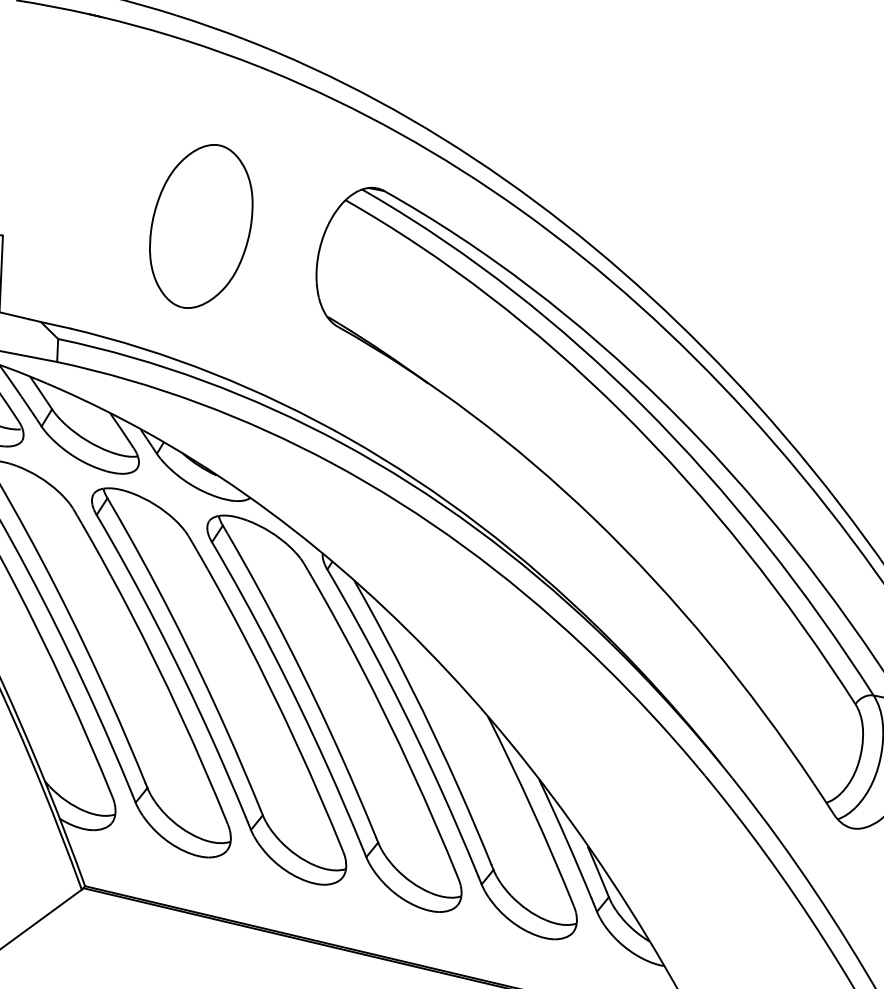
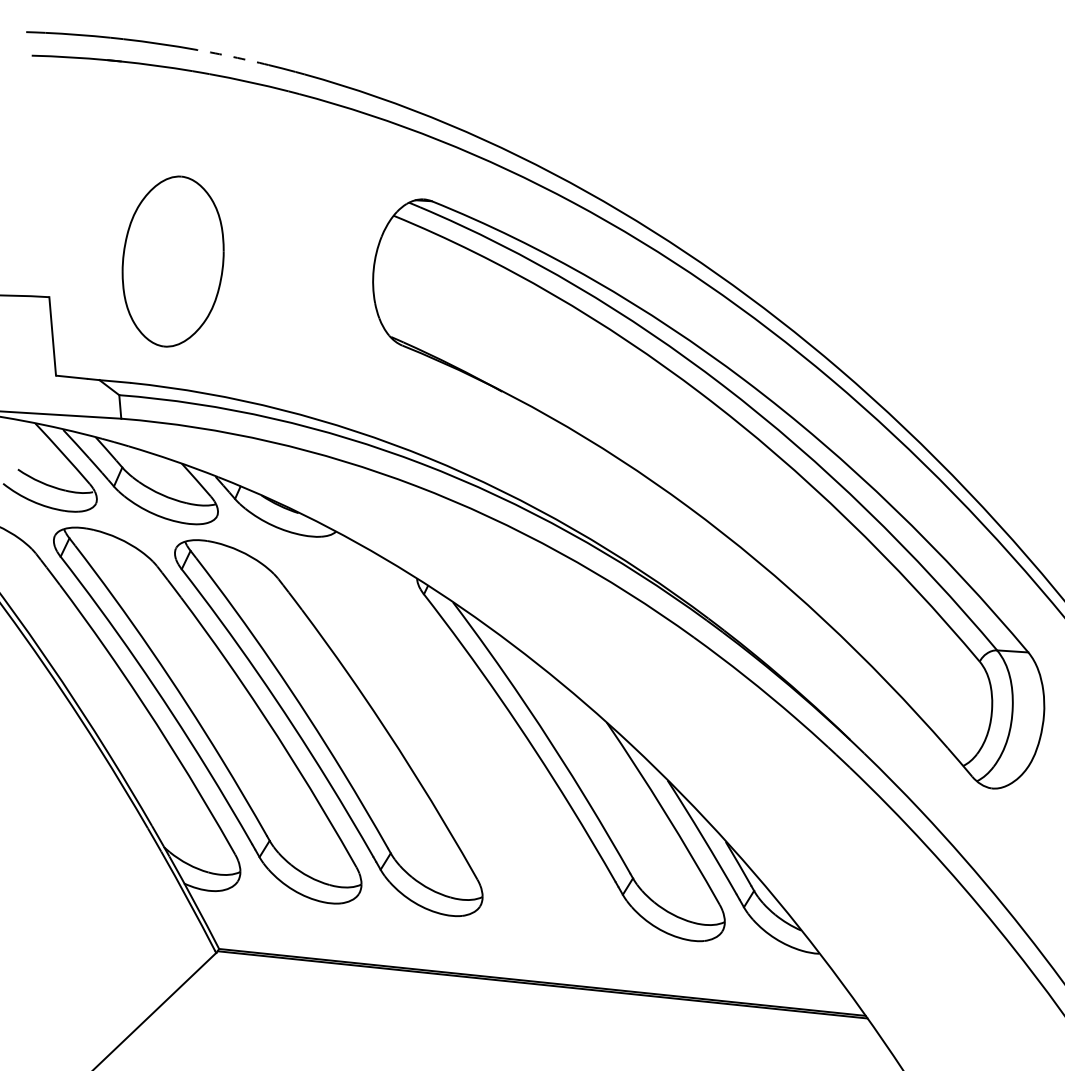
arc: (210, 26) -> (233, 56), solid -> dashed
part: (200, 226) -> (172, 261), moved
part: (333, 713) -> (449, 740), removed

